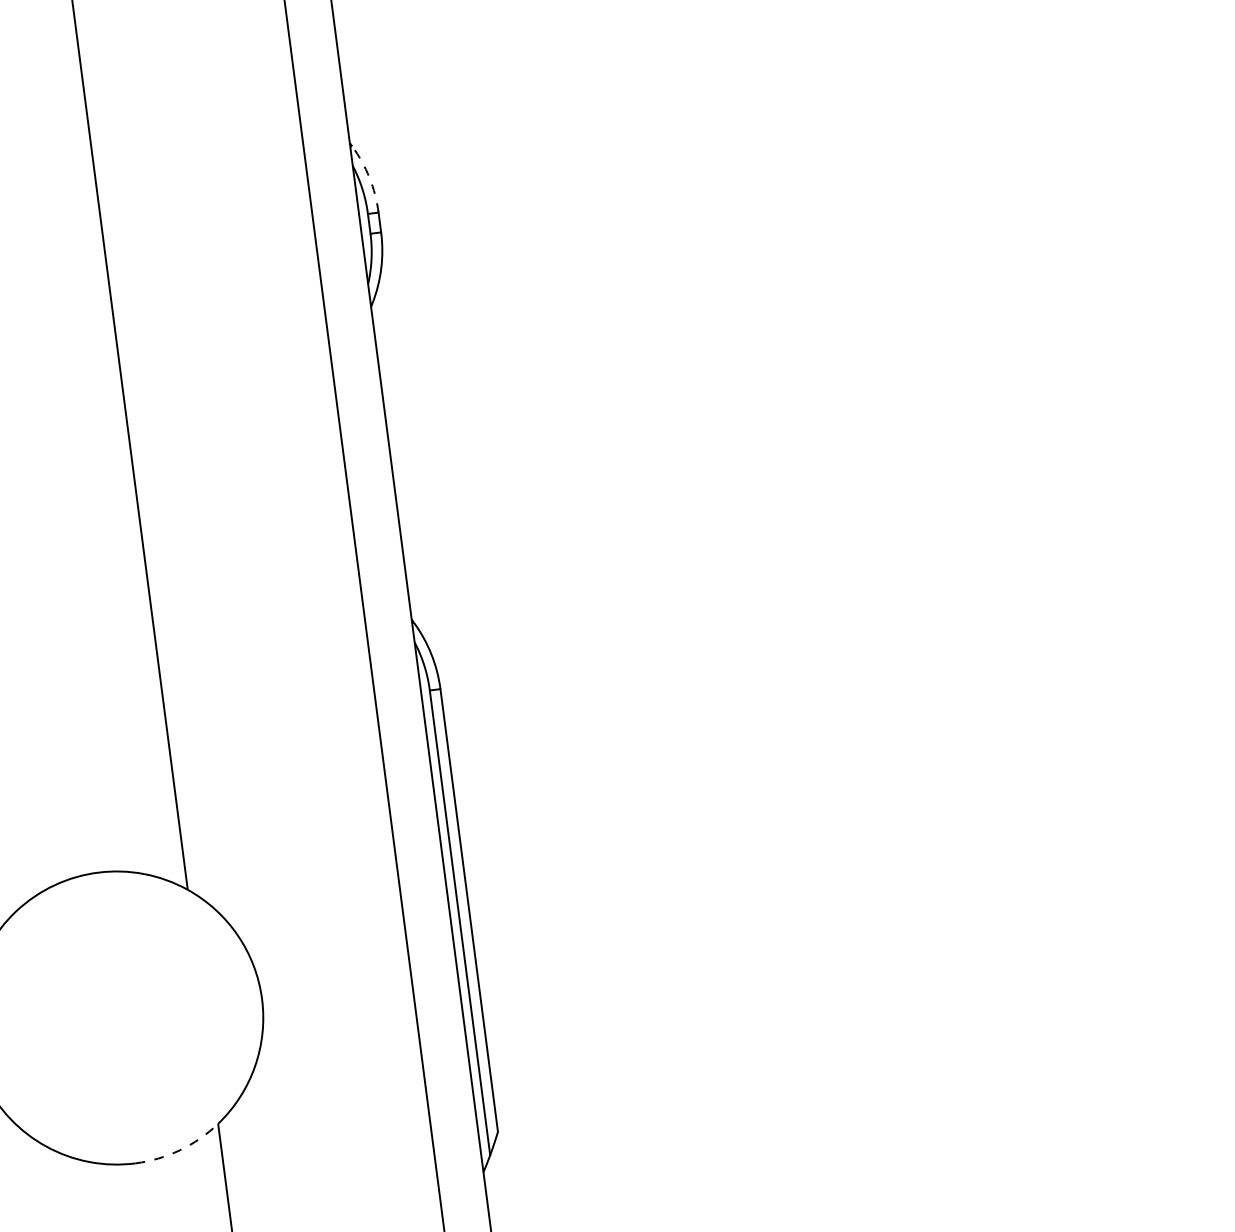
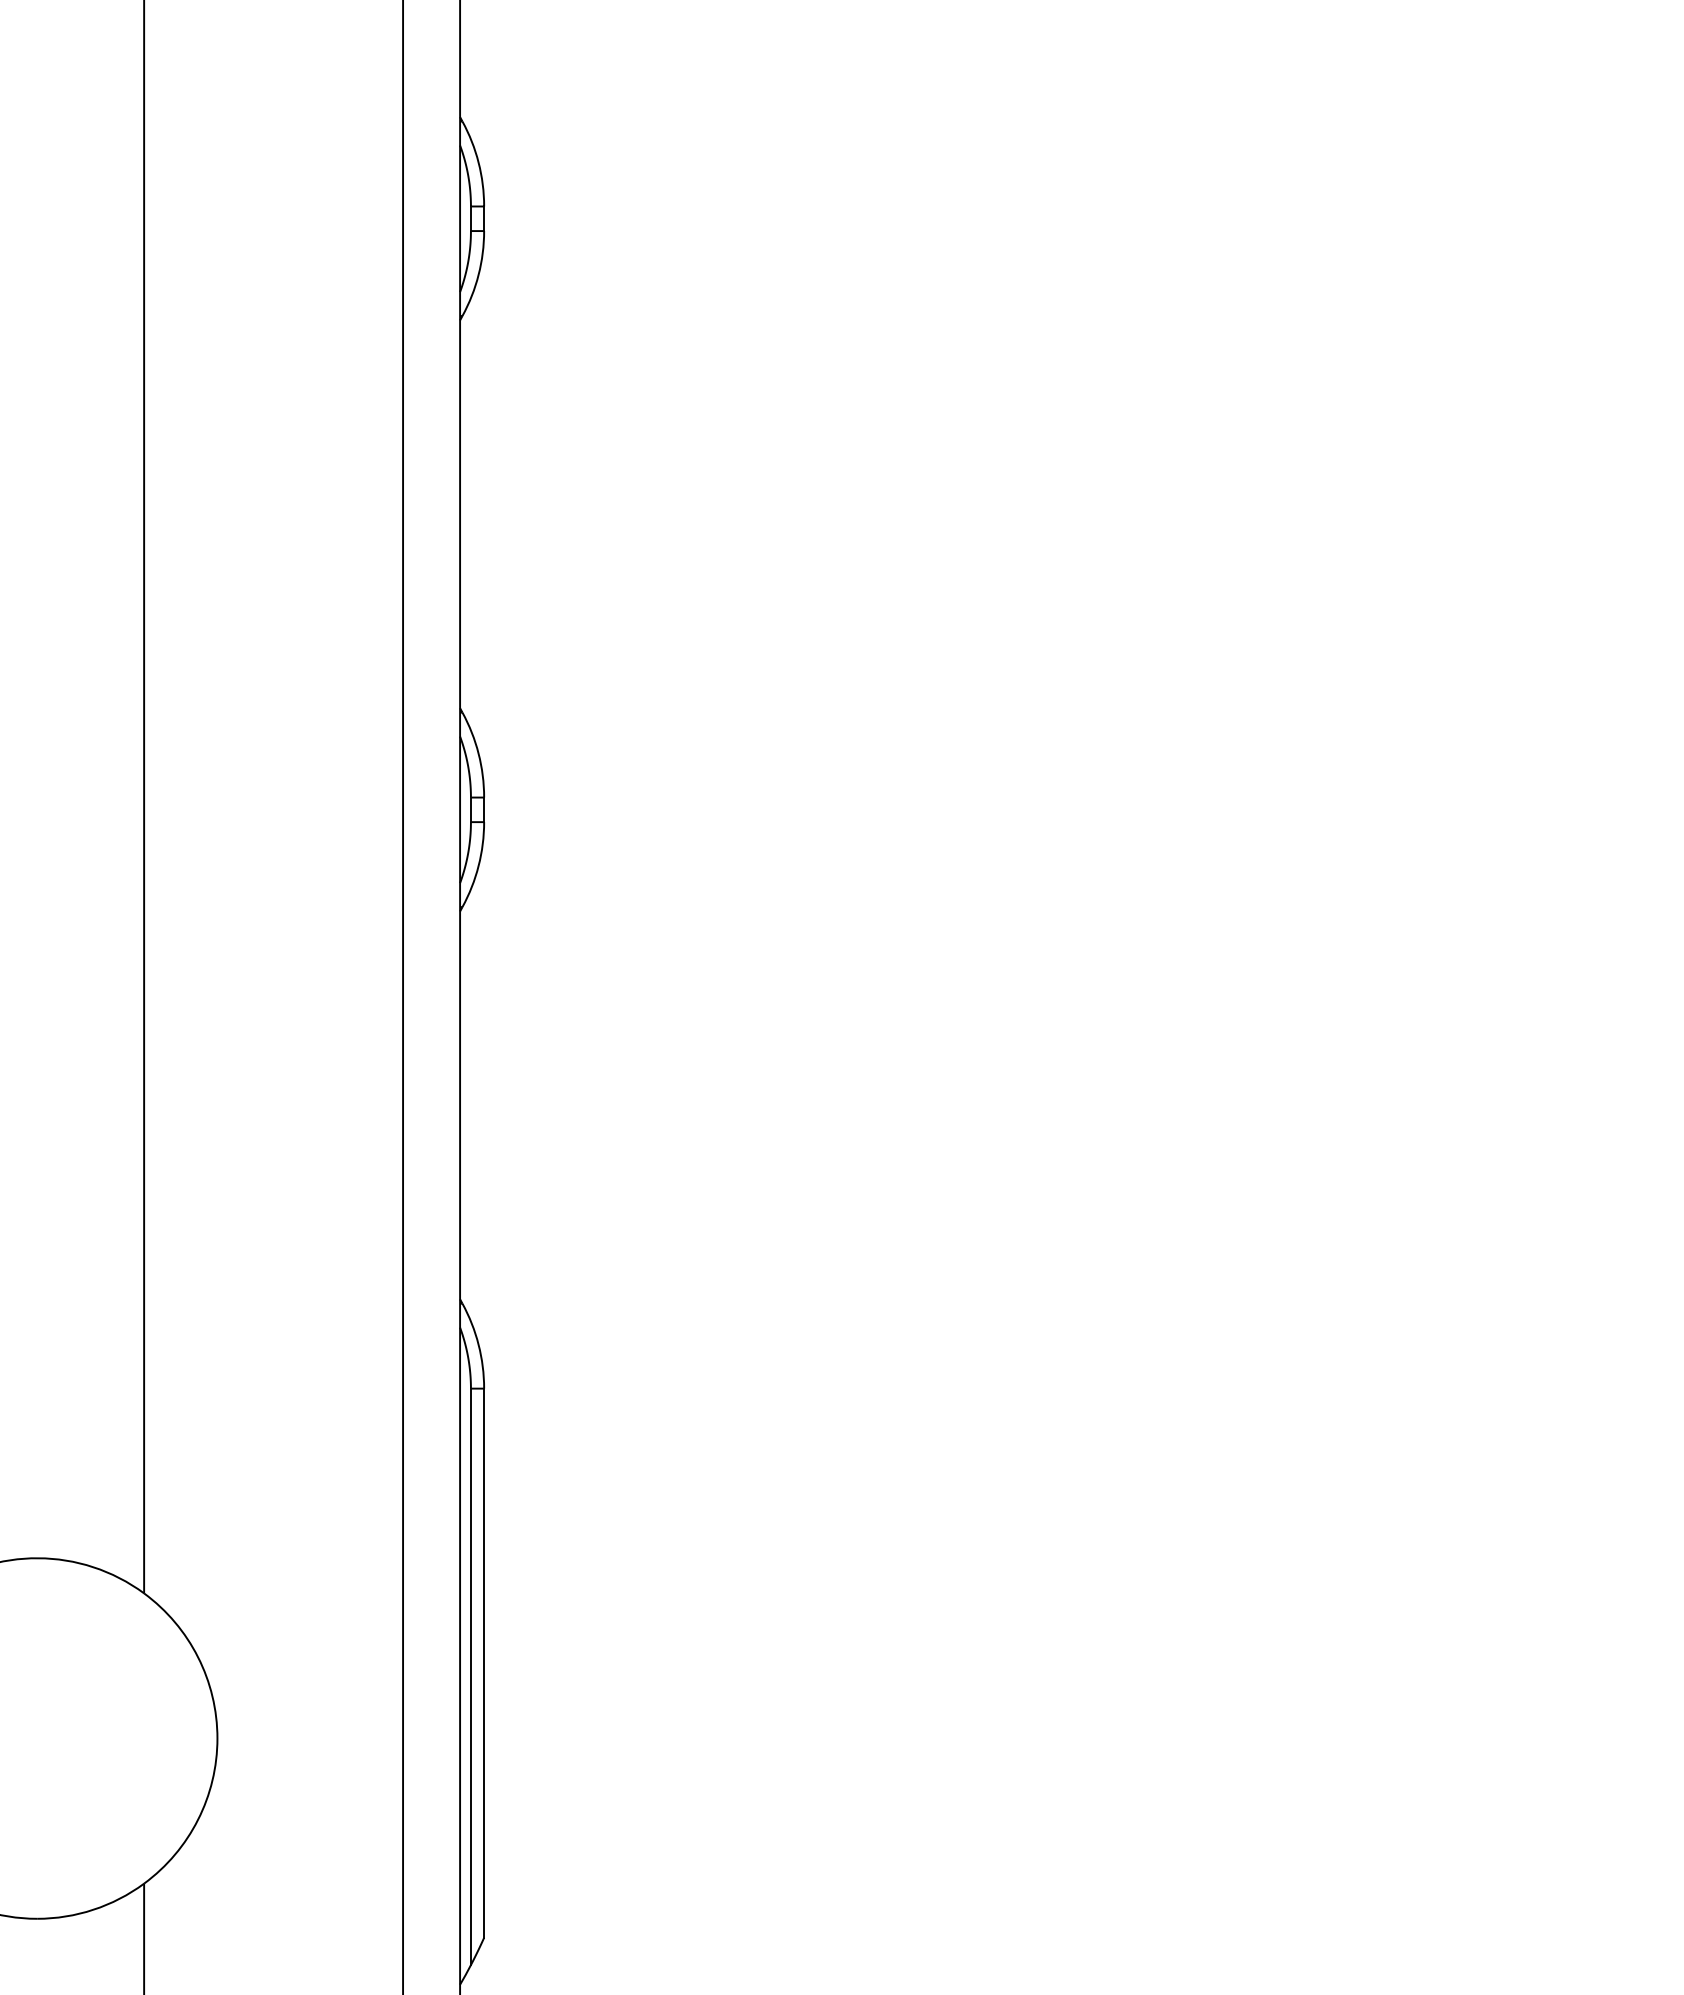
arc: (369, 177) -> (478, 753), dashed -> solid
arc: (180, 1149) -> (93, 1909), dashed -> solid

